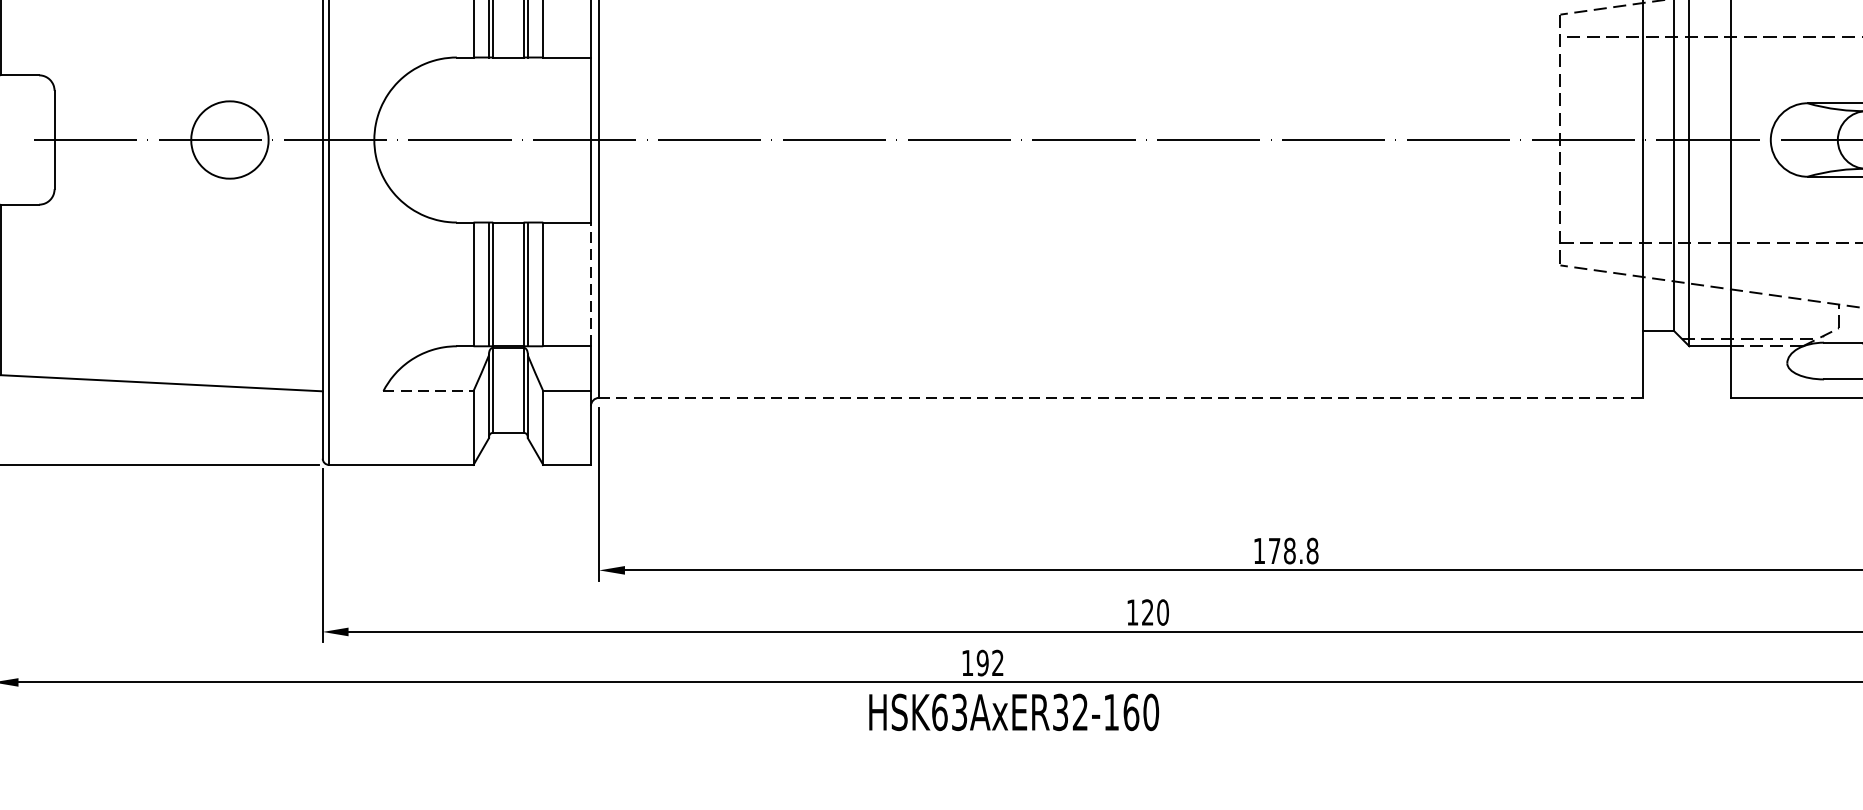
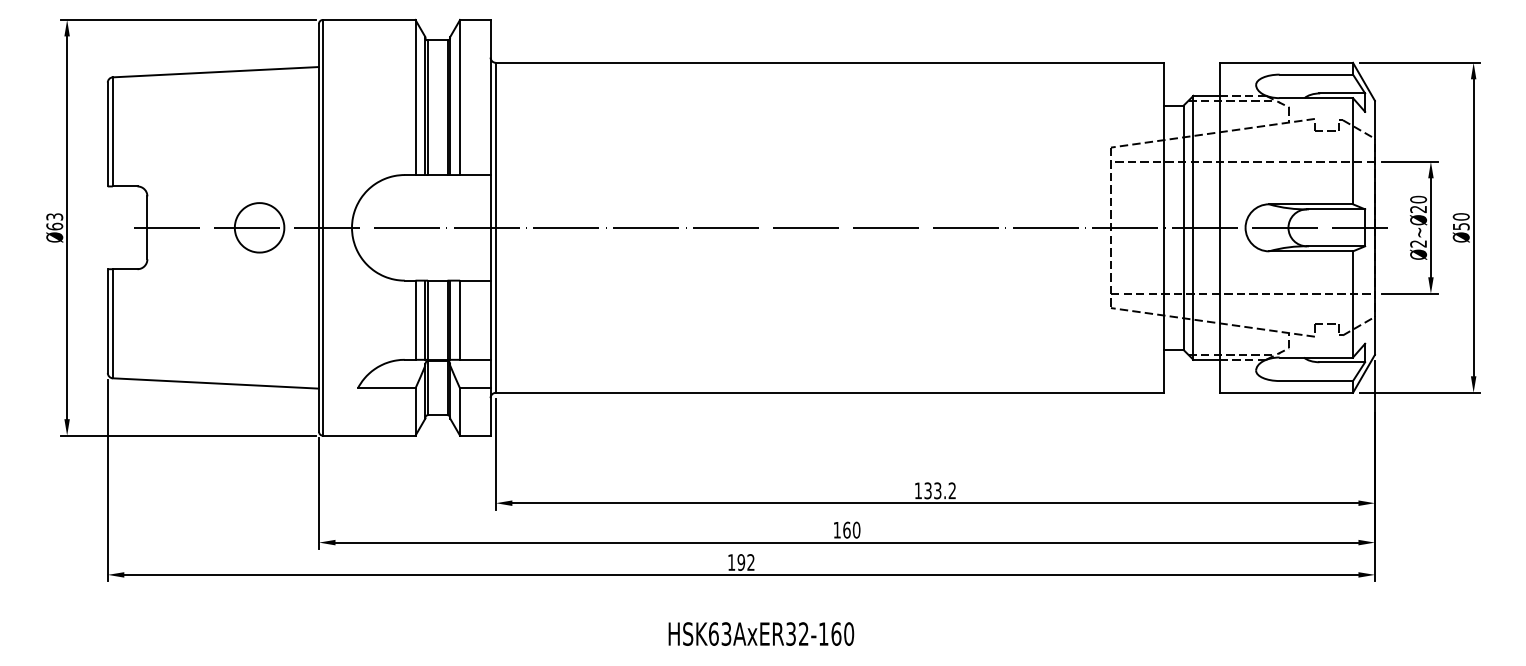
line: (590, 284) -> (490, 320), dashed -> solid
line: (428, 391) -> (386, 388), dashed -> solid
line: (1120, 397) -> (829, 392), dashed -> solid
text: (1294, 550) -> (940, 490), 178.8 -> 133.2
text: (1147, 611) -> (846, 529), 120 -> 160
text: (1014, 711) -> (761, 633), moved

